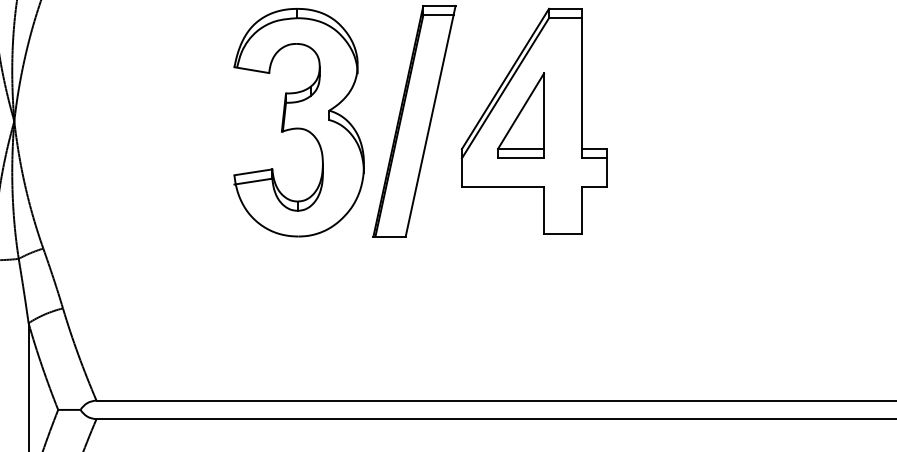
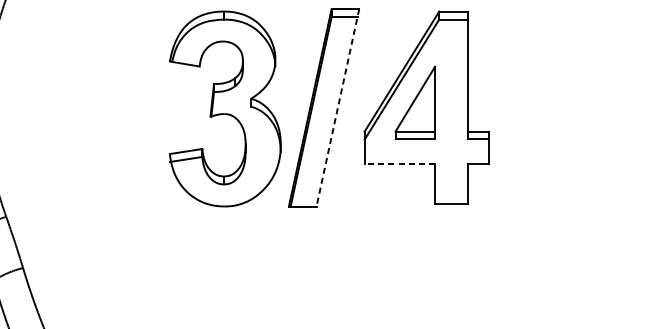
line: (430, 121) -> (337, 108), solid -> dashed
line: (502, 186) -> (399, 163), solid -> dashed

